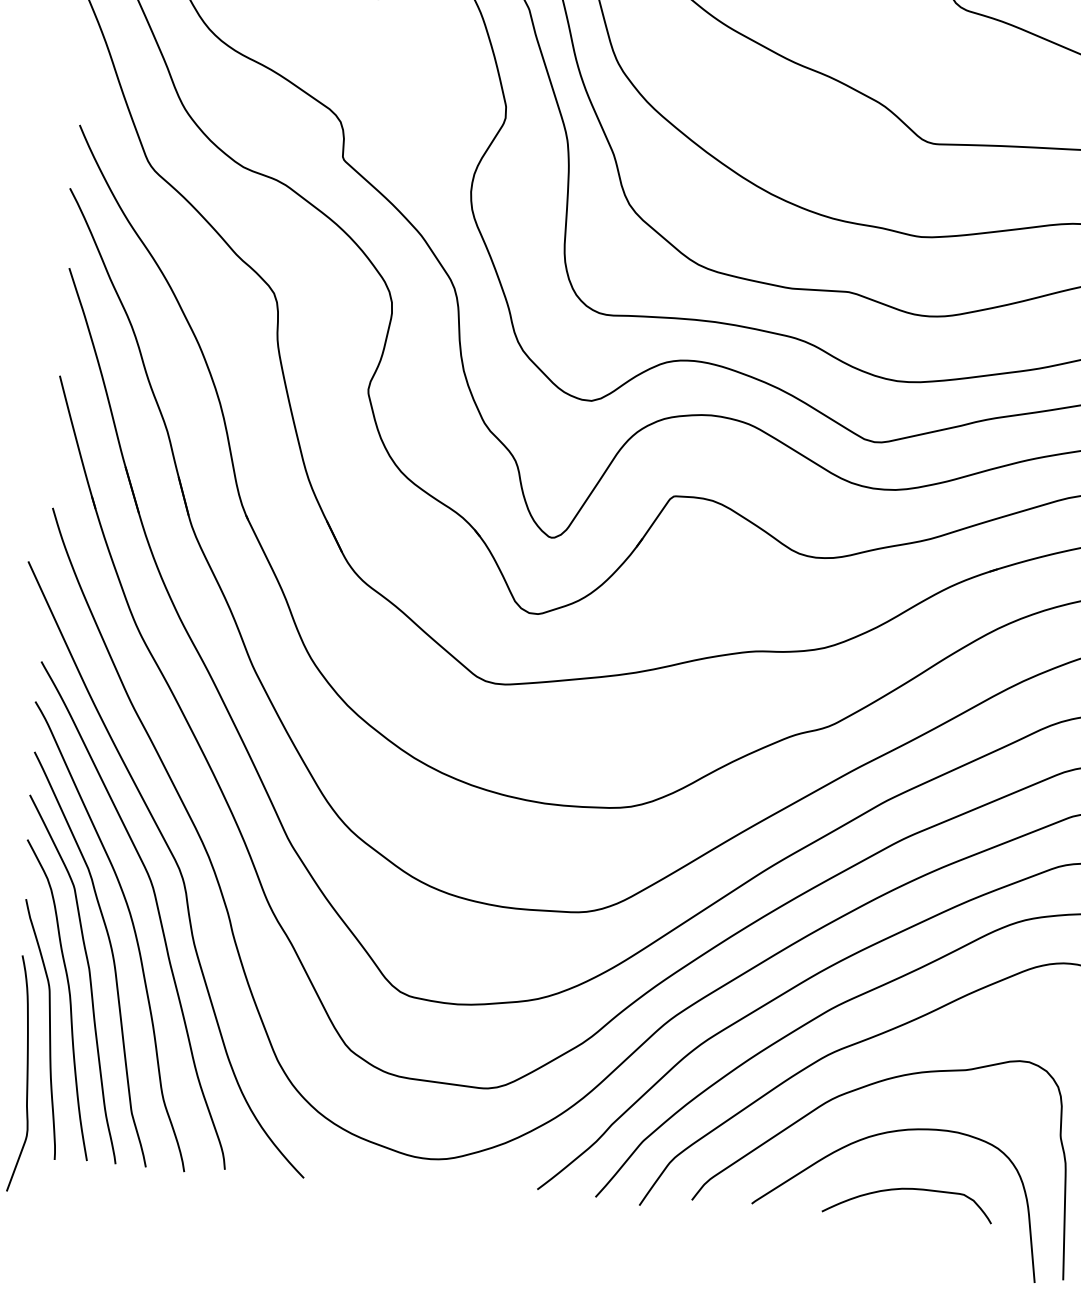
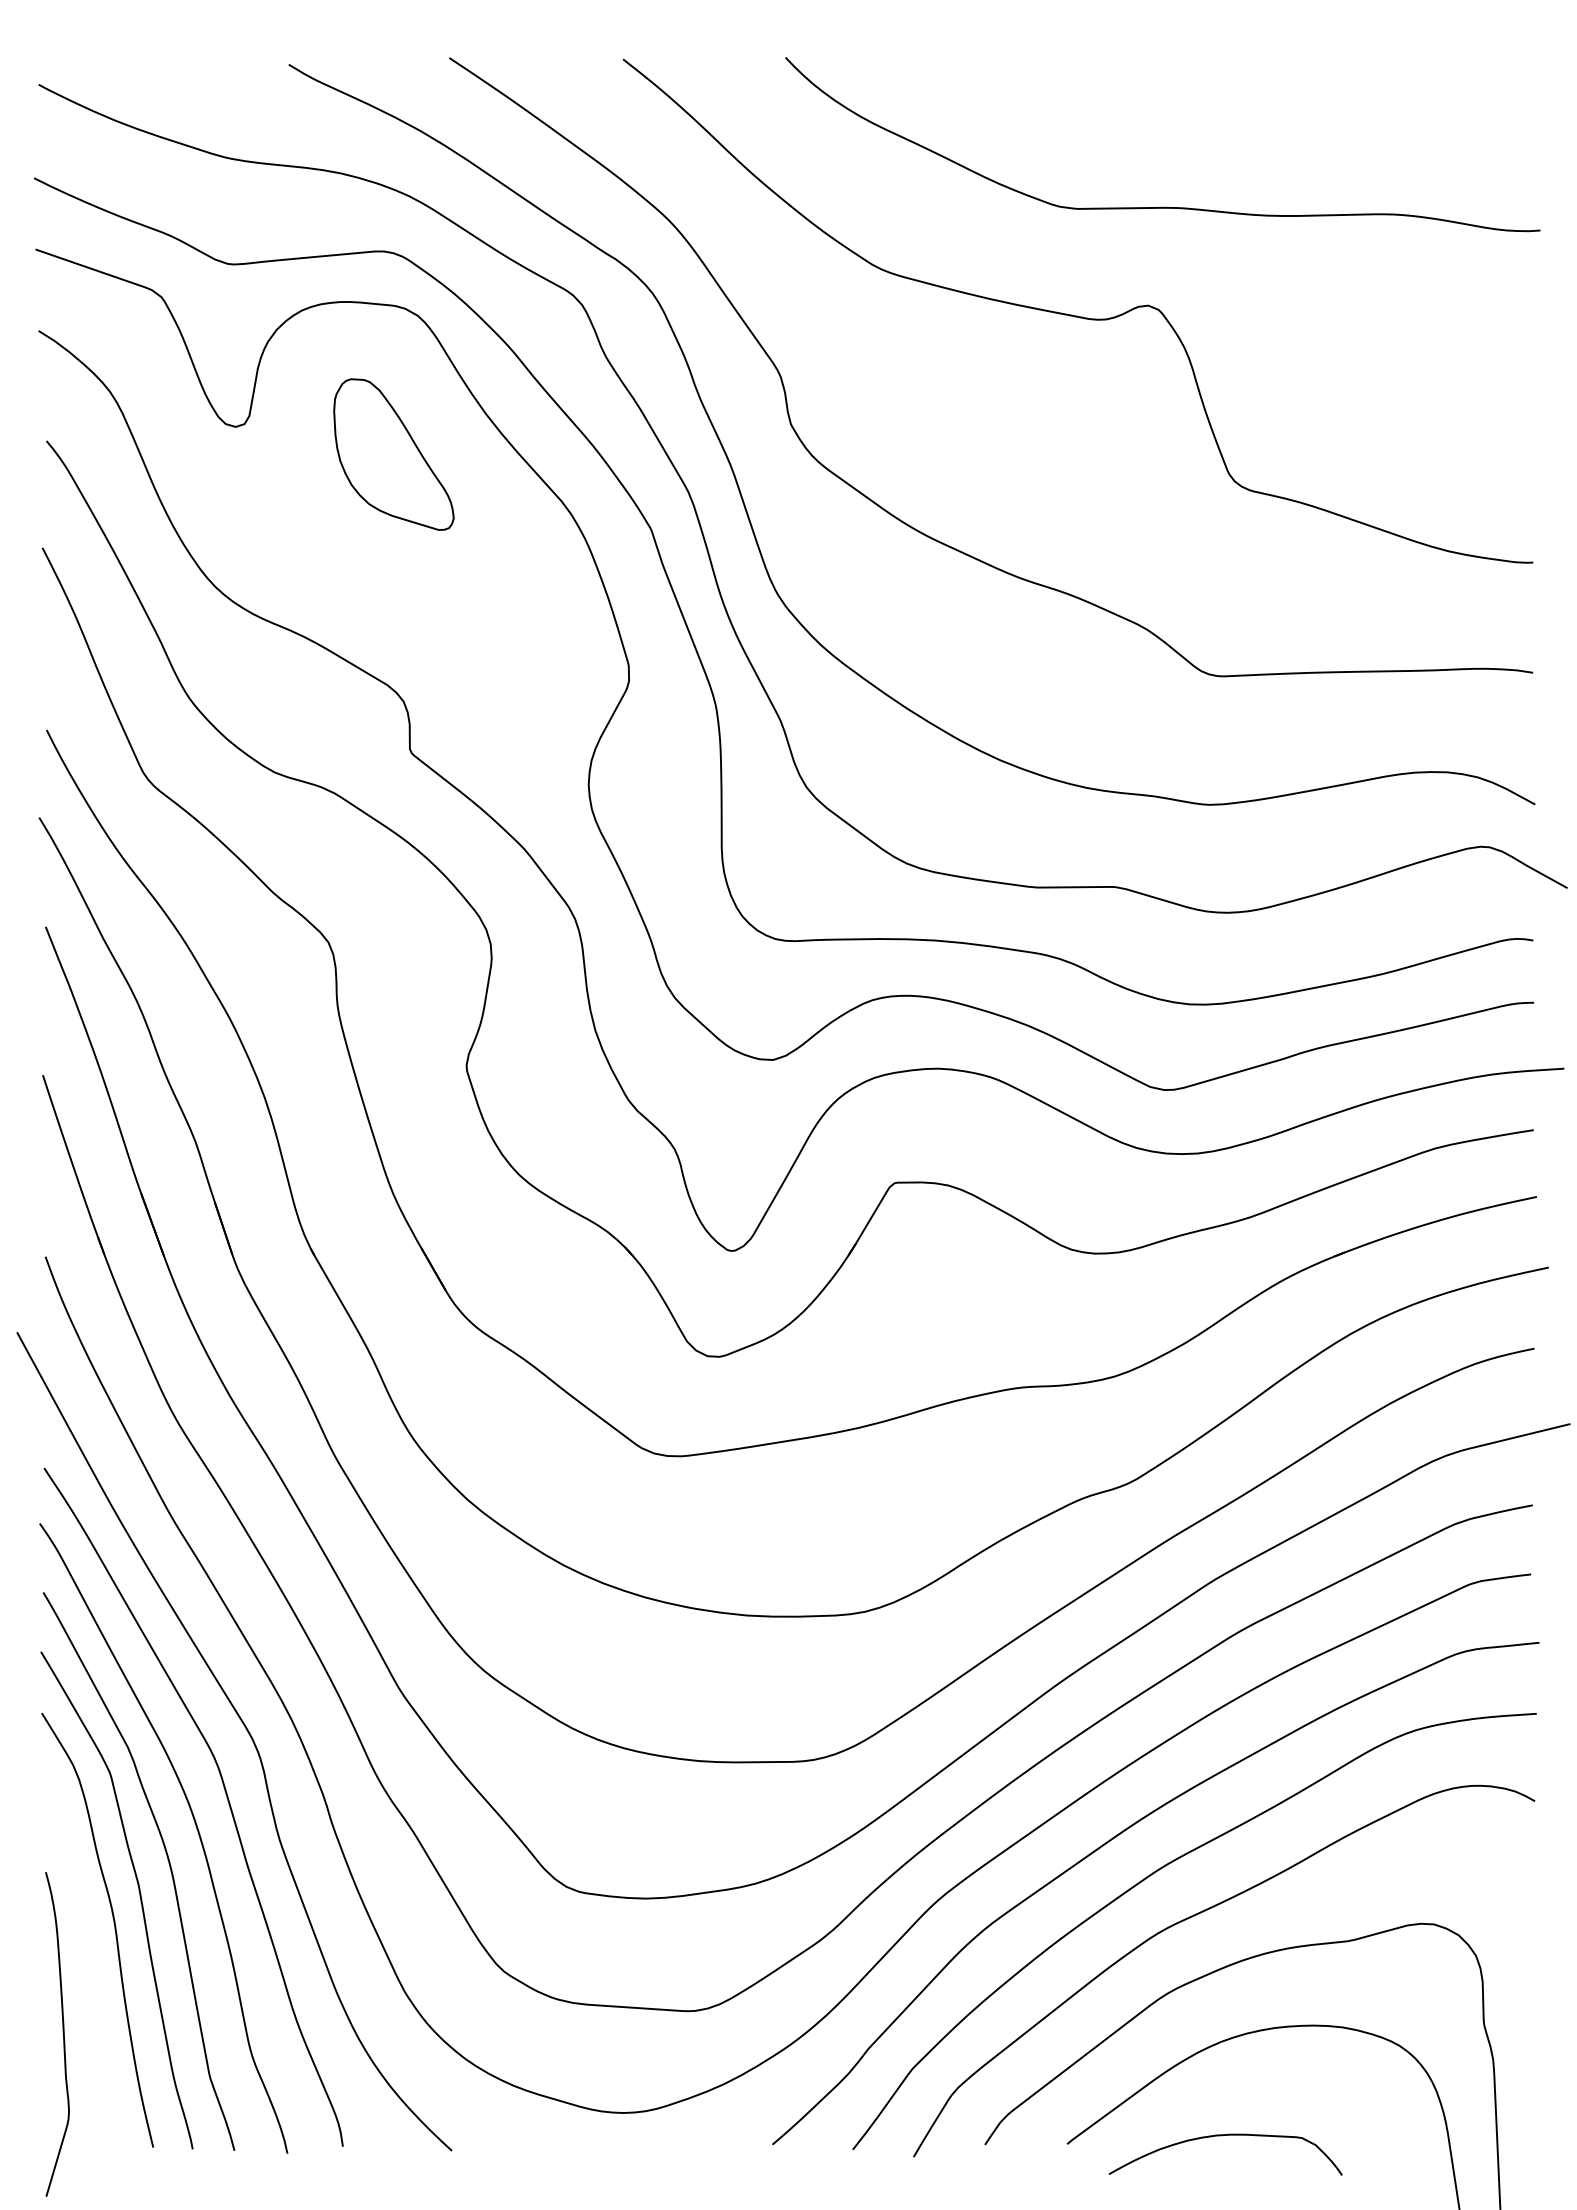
curve: (49, 1029) -> (89, 1971), removed
curve: (906, 1189) -> (1222, 2136), moved

